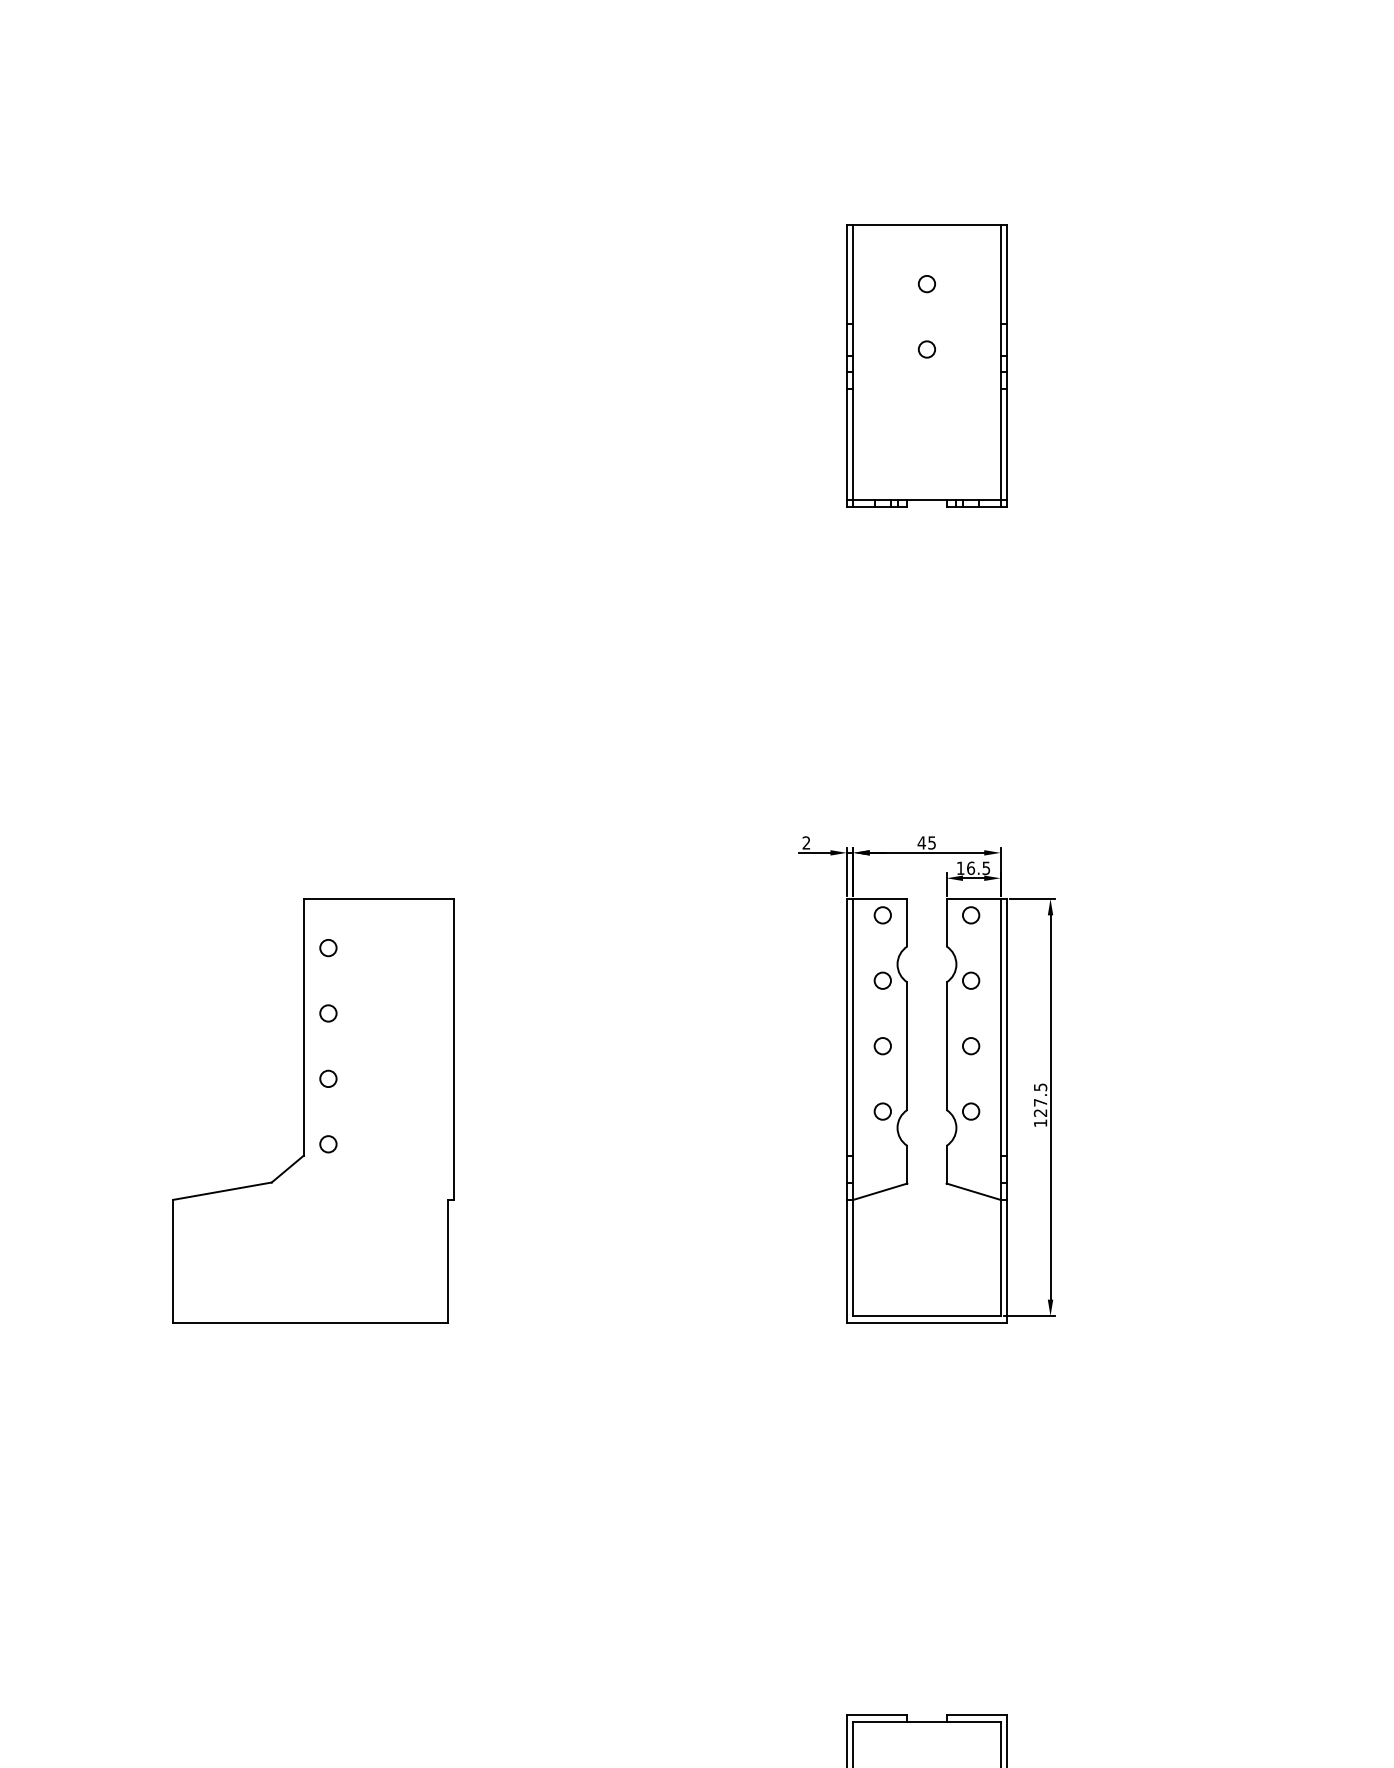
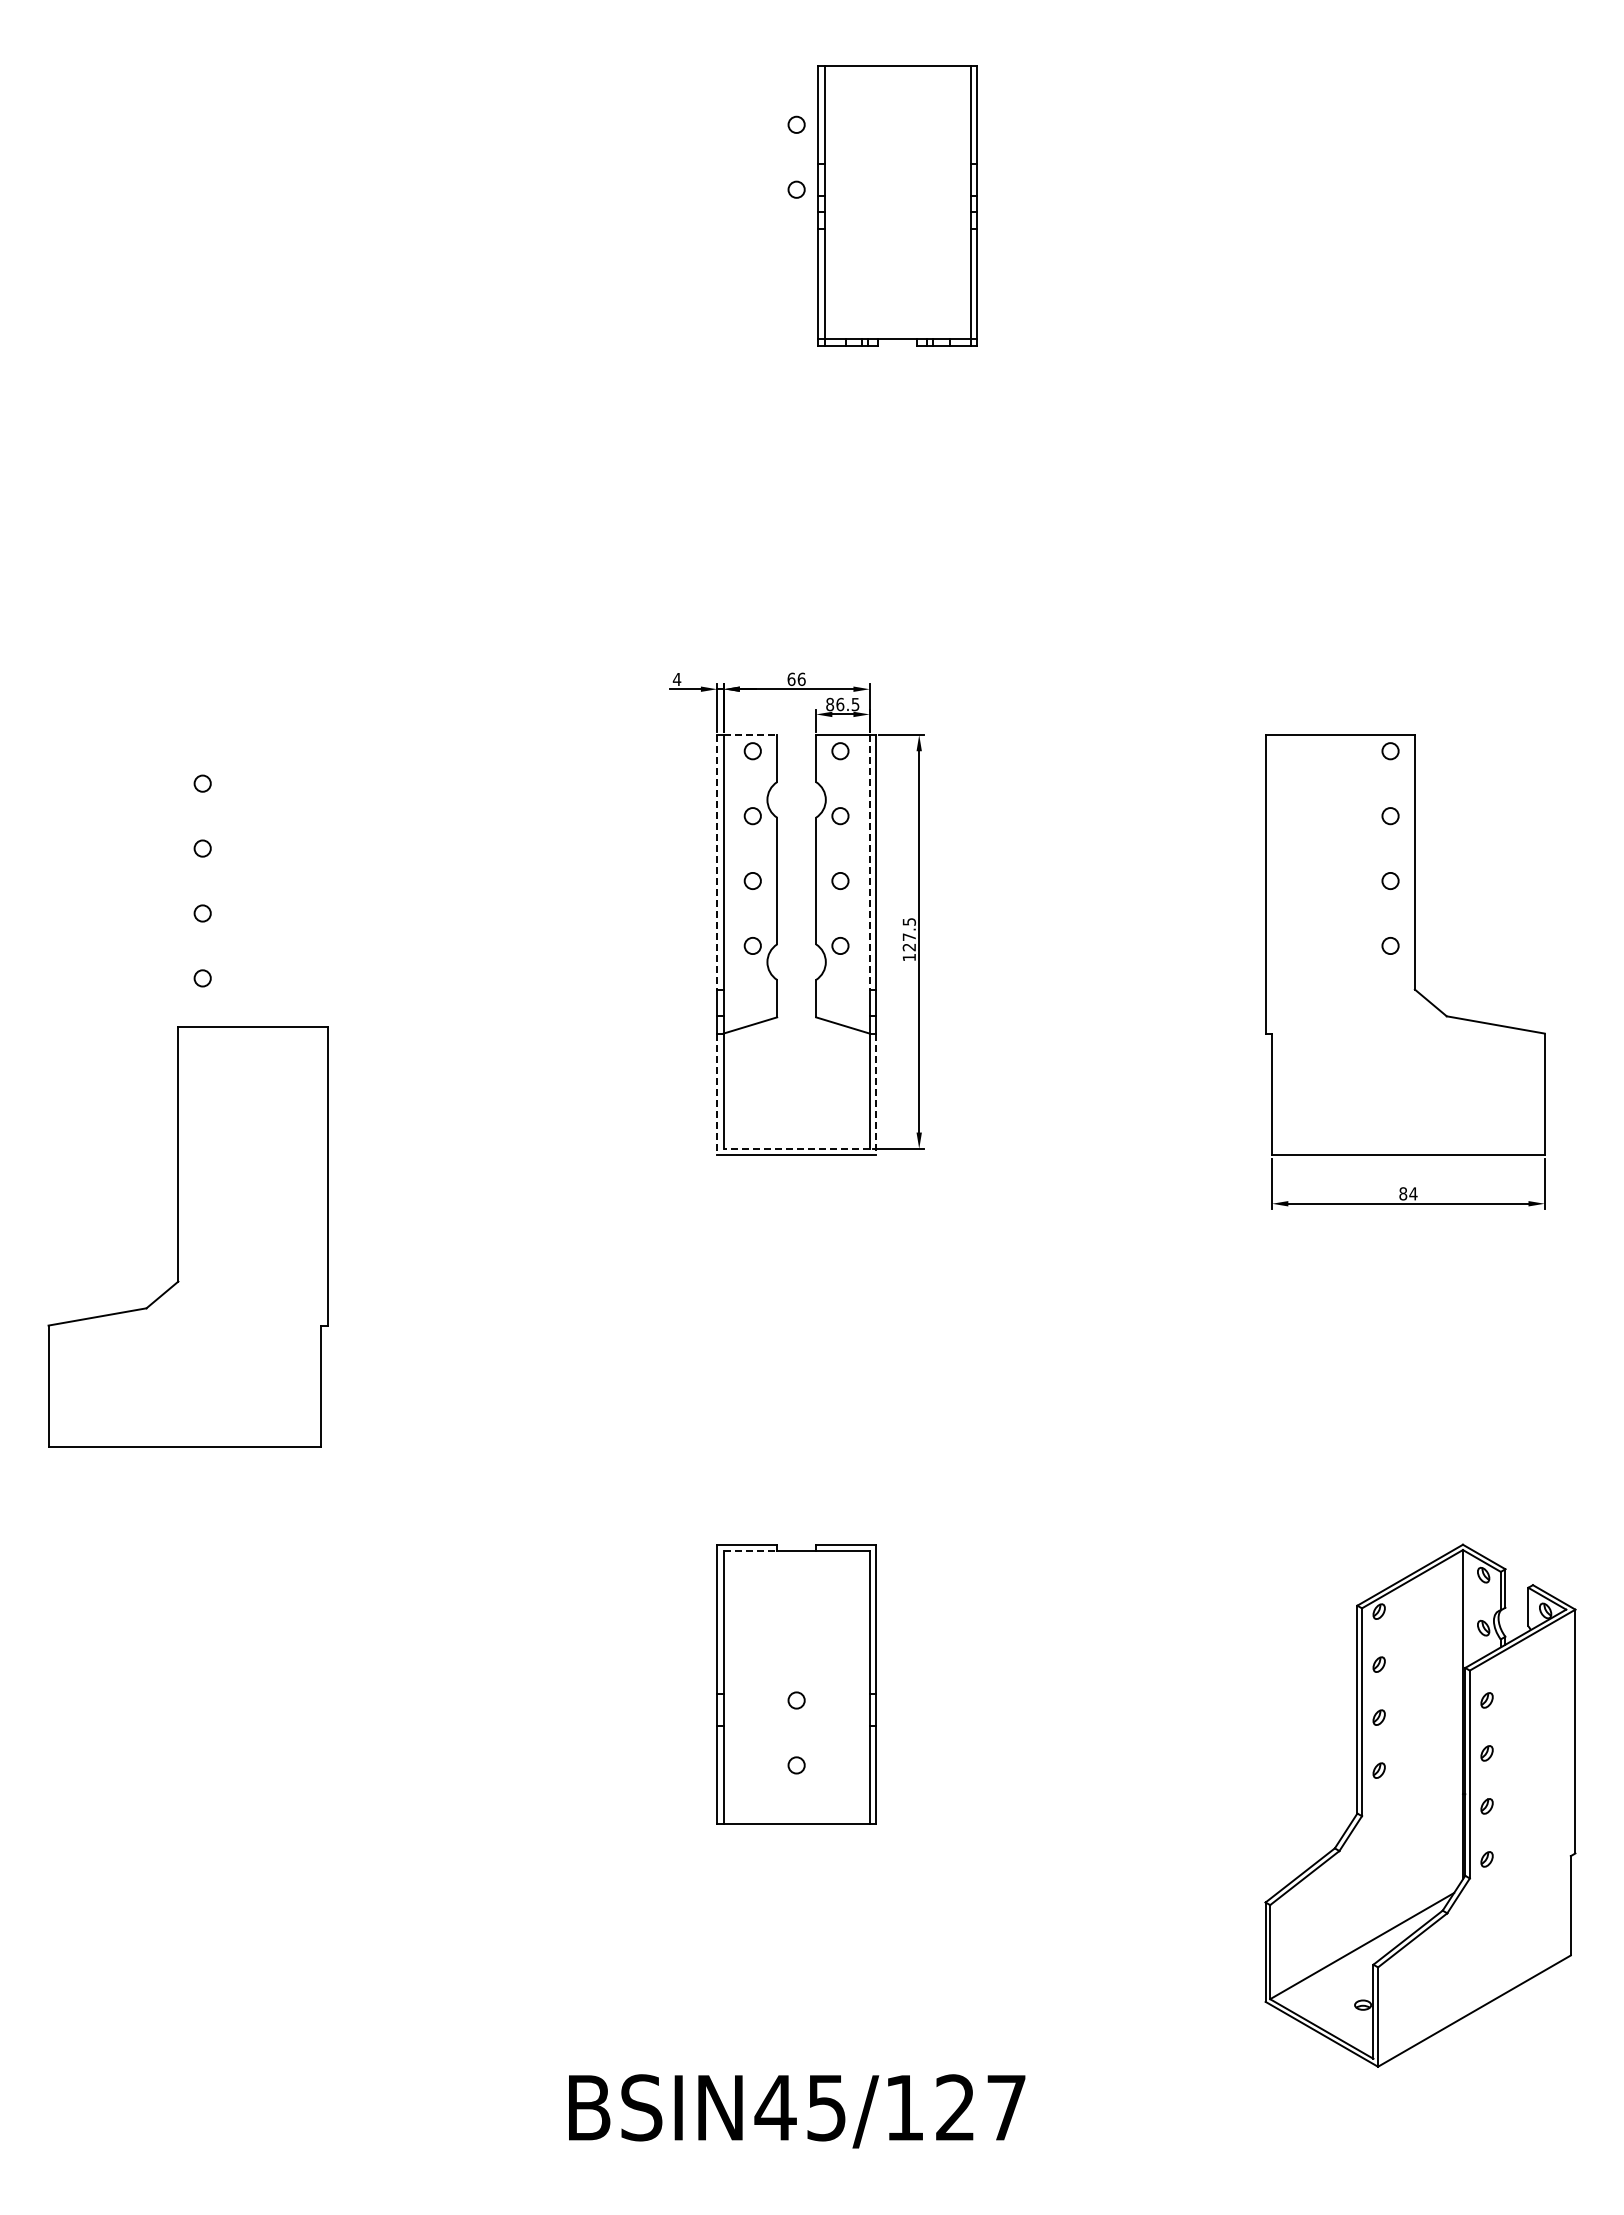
part: (926, 365) -> (897, 205), moved
text: (805, 842) -> (676, 678), 2 -> 4
text: (926, 842) -> (796, 678), 45 -> 66
text: (961, 868) -> (830, 704), 16.5 -> 86.5
line: (880, 899) -> (750, 735), solid -> dashed
line: (847, 1027) -> (717, 862), solid -> dashed
line: (1000, 1027) -> (869, 862), solid -> dashed
part: (313, 1110) -> (187, 1236), moved
line: (847, 1261) -> (717, 1094), solid -> dashed
line: (1007, 1261) -> (876, 1094), solid -> dashed
line: (926, 1315) -> (796, 1148), solid -> dashed
line: (880, 1721) -> (750, 1551), solid -> dashed

